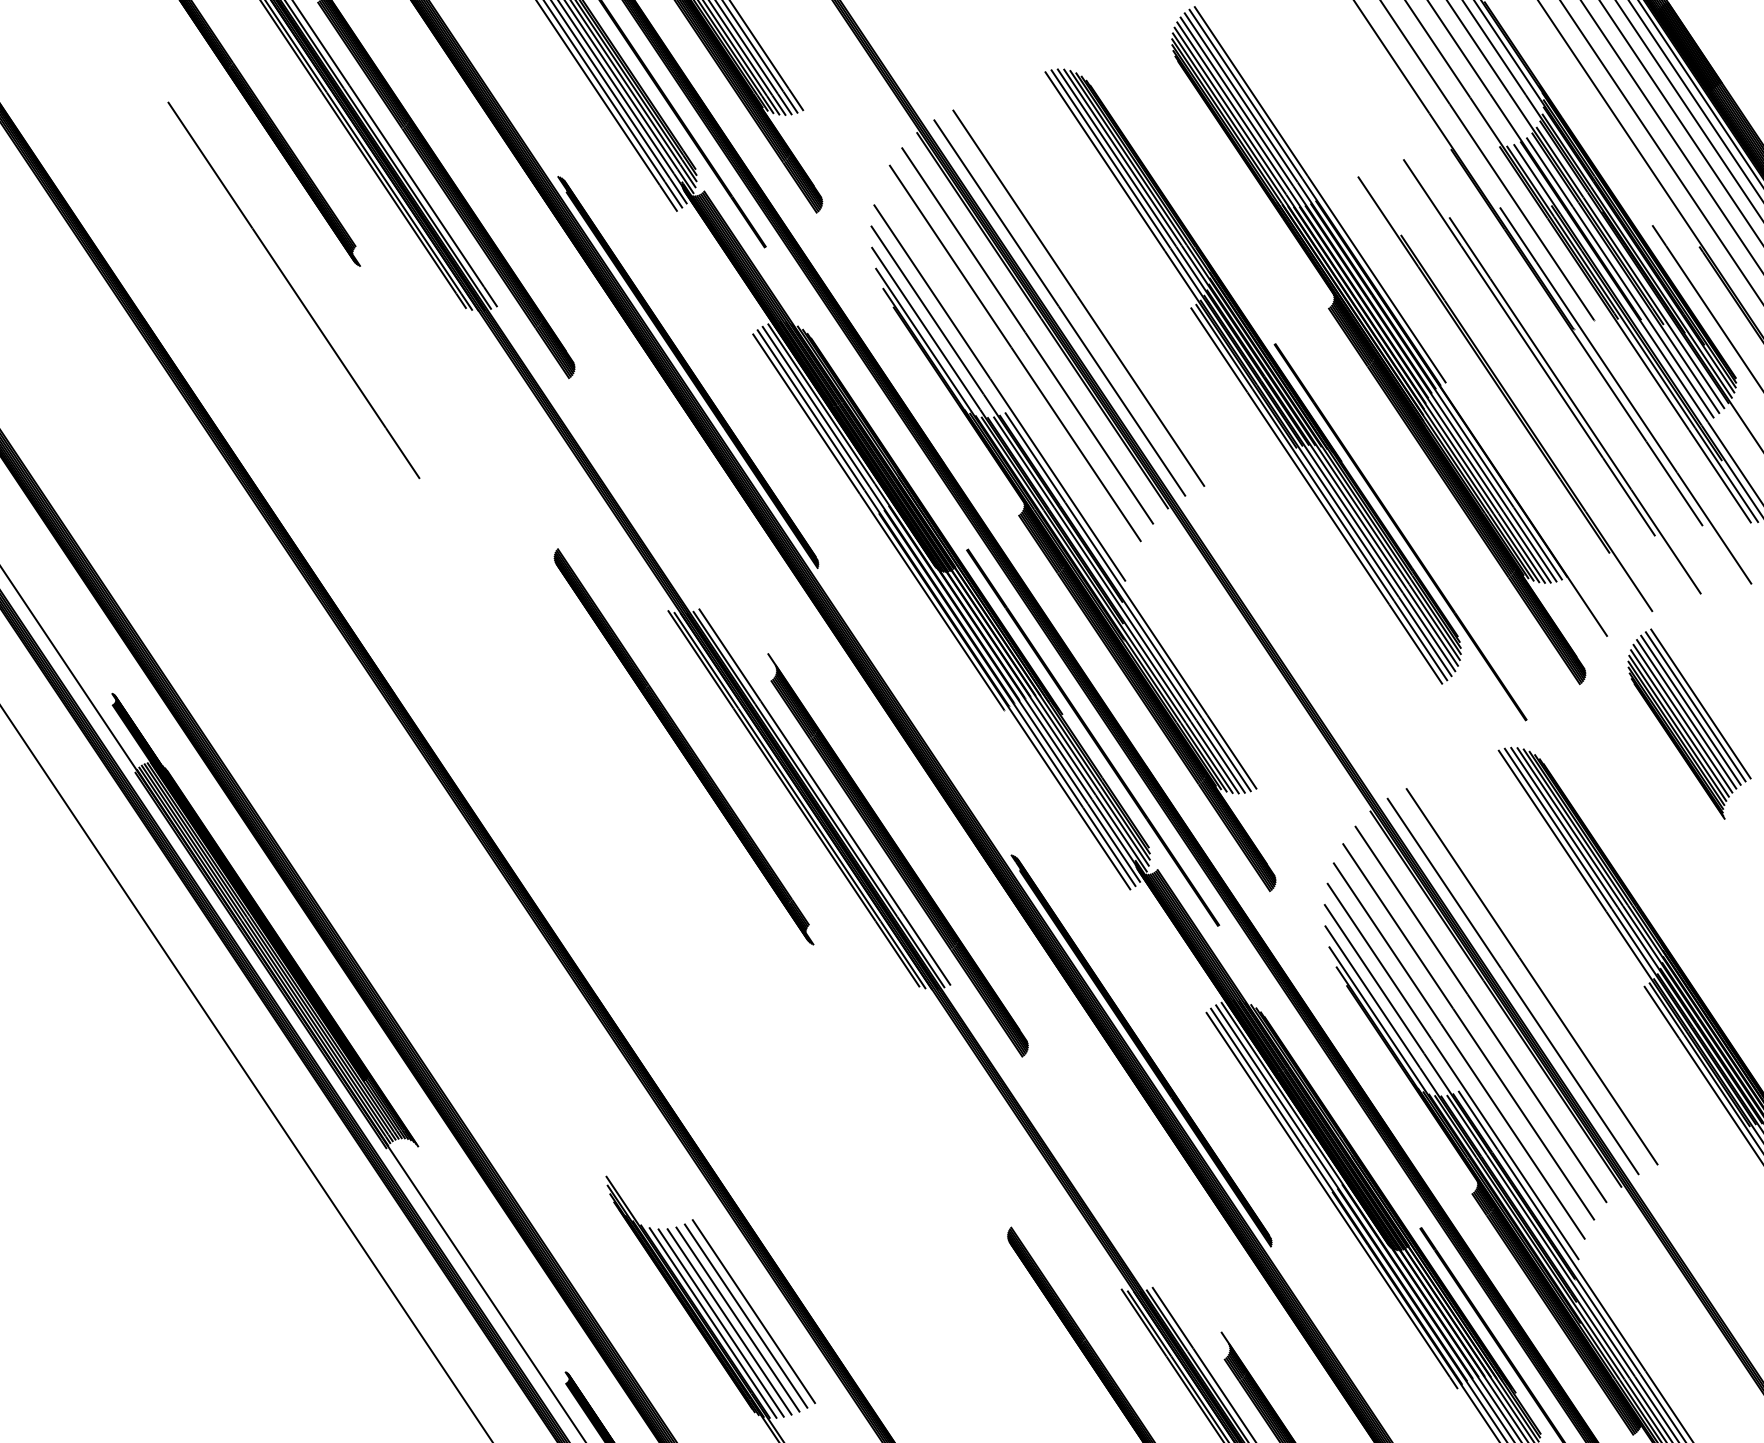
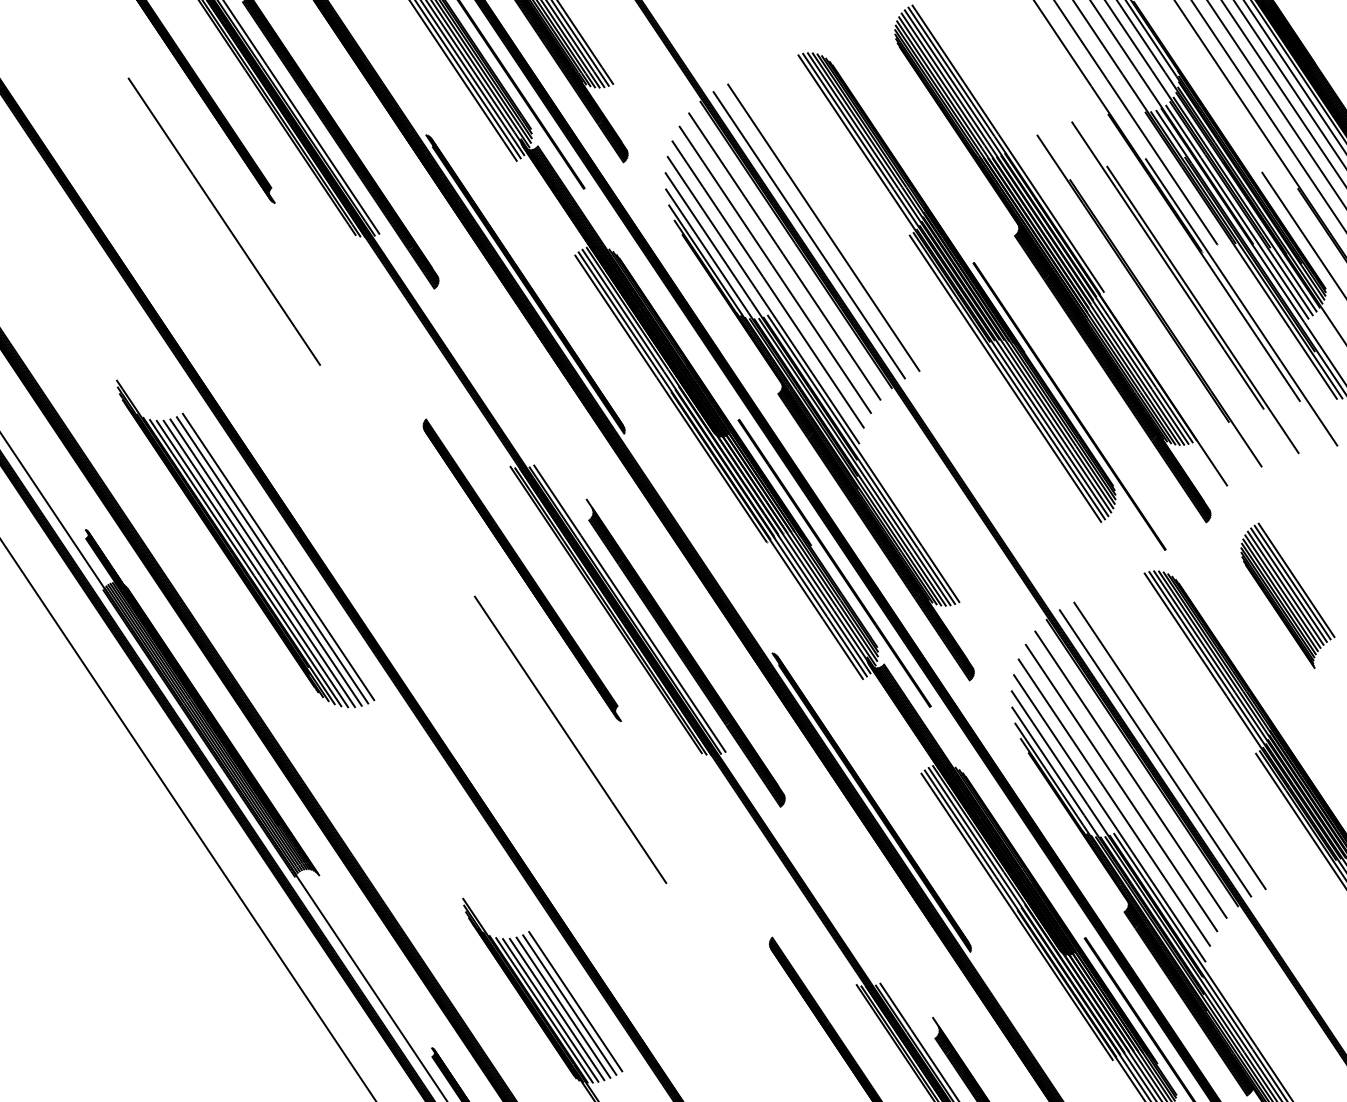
line: (1005, 372) -> (767, 284), added
part: (321, 712) -> (245, 544), added
part: (1689, 723) -> (1287, 595), moved
line: (746, 968) -> (570, 739), added

